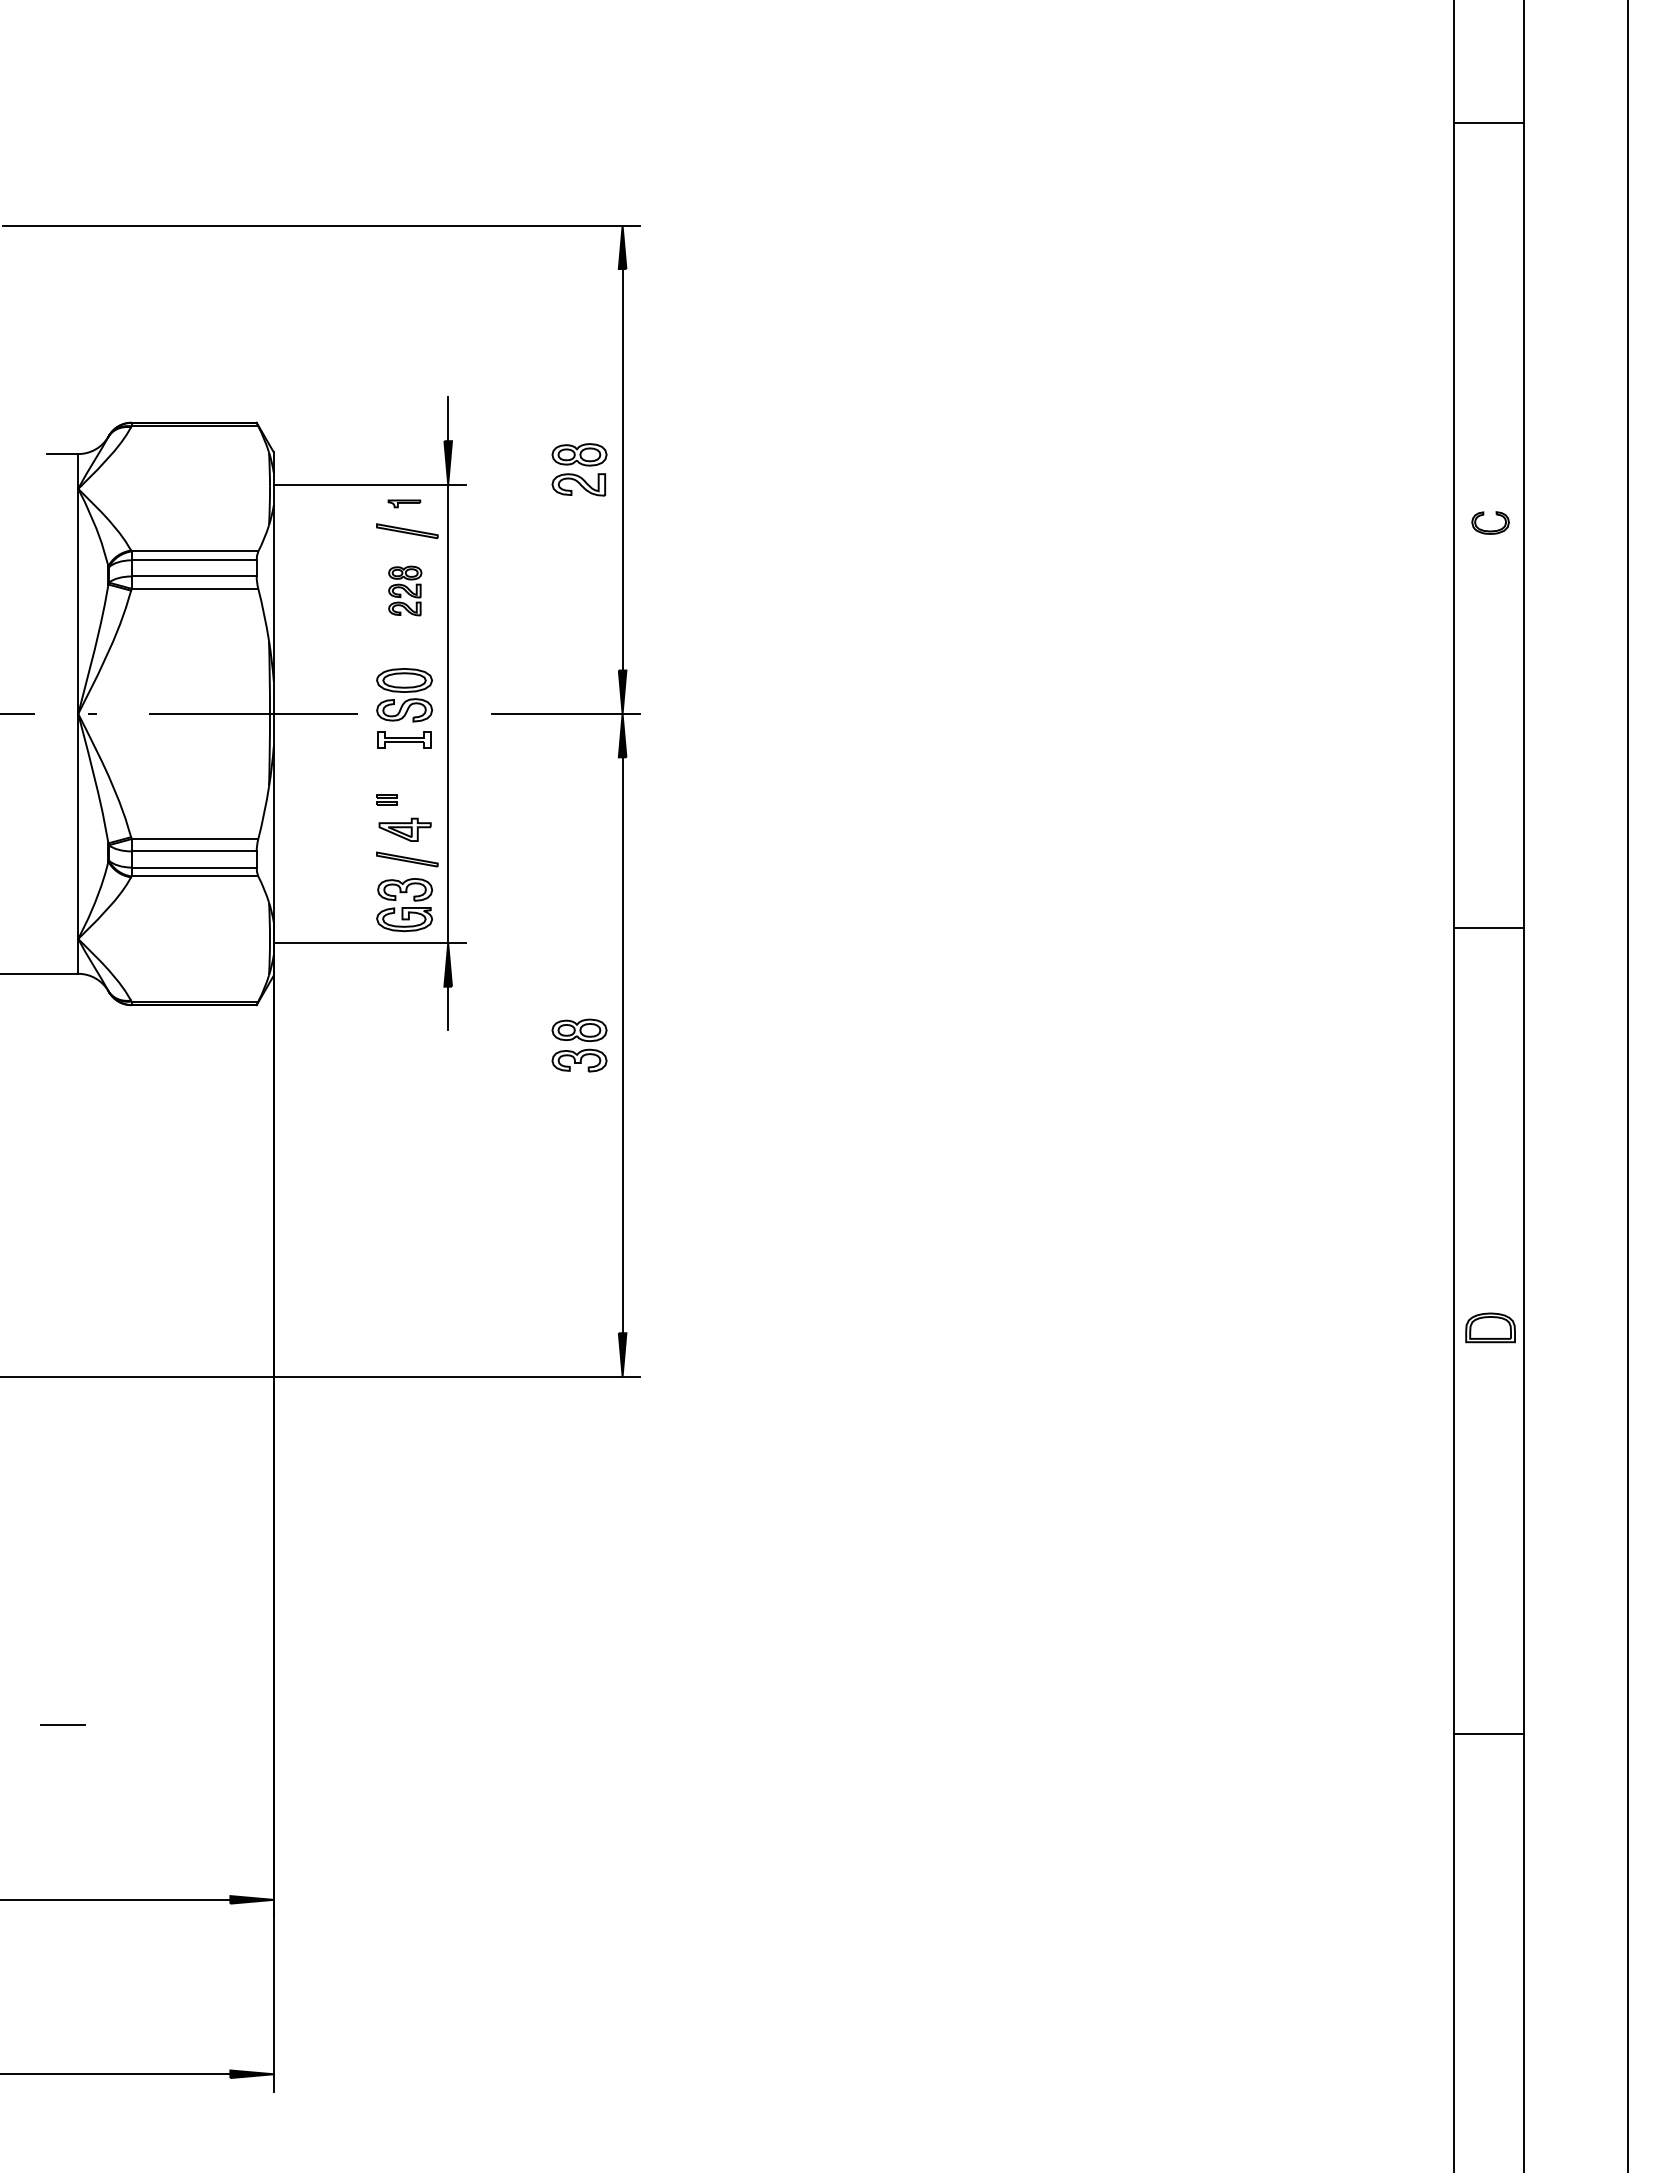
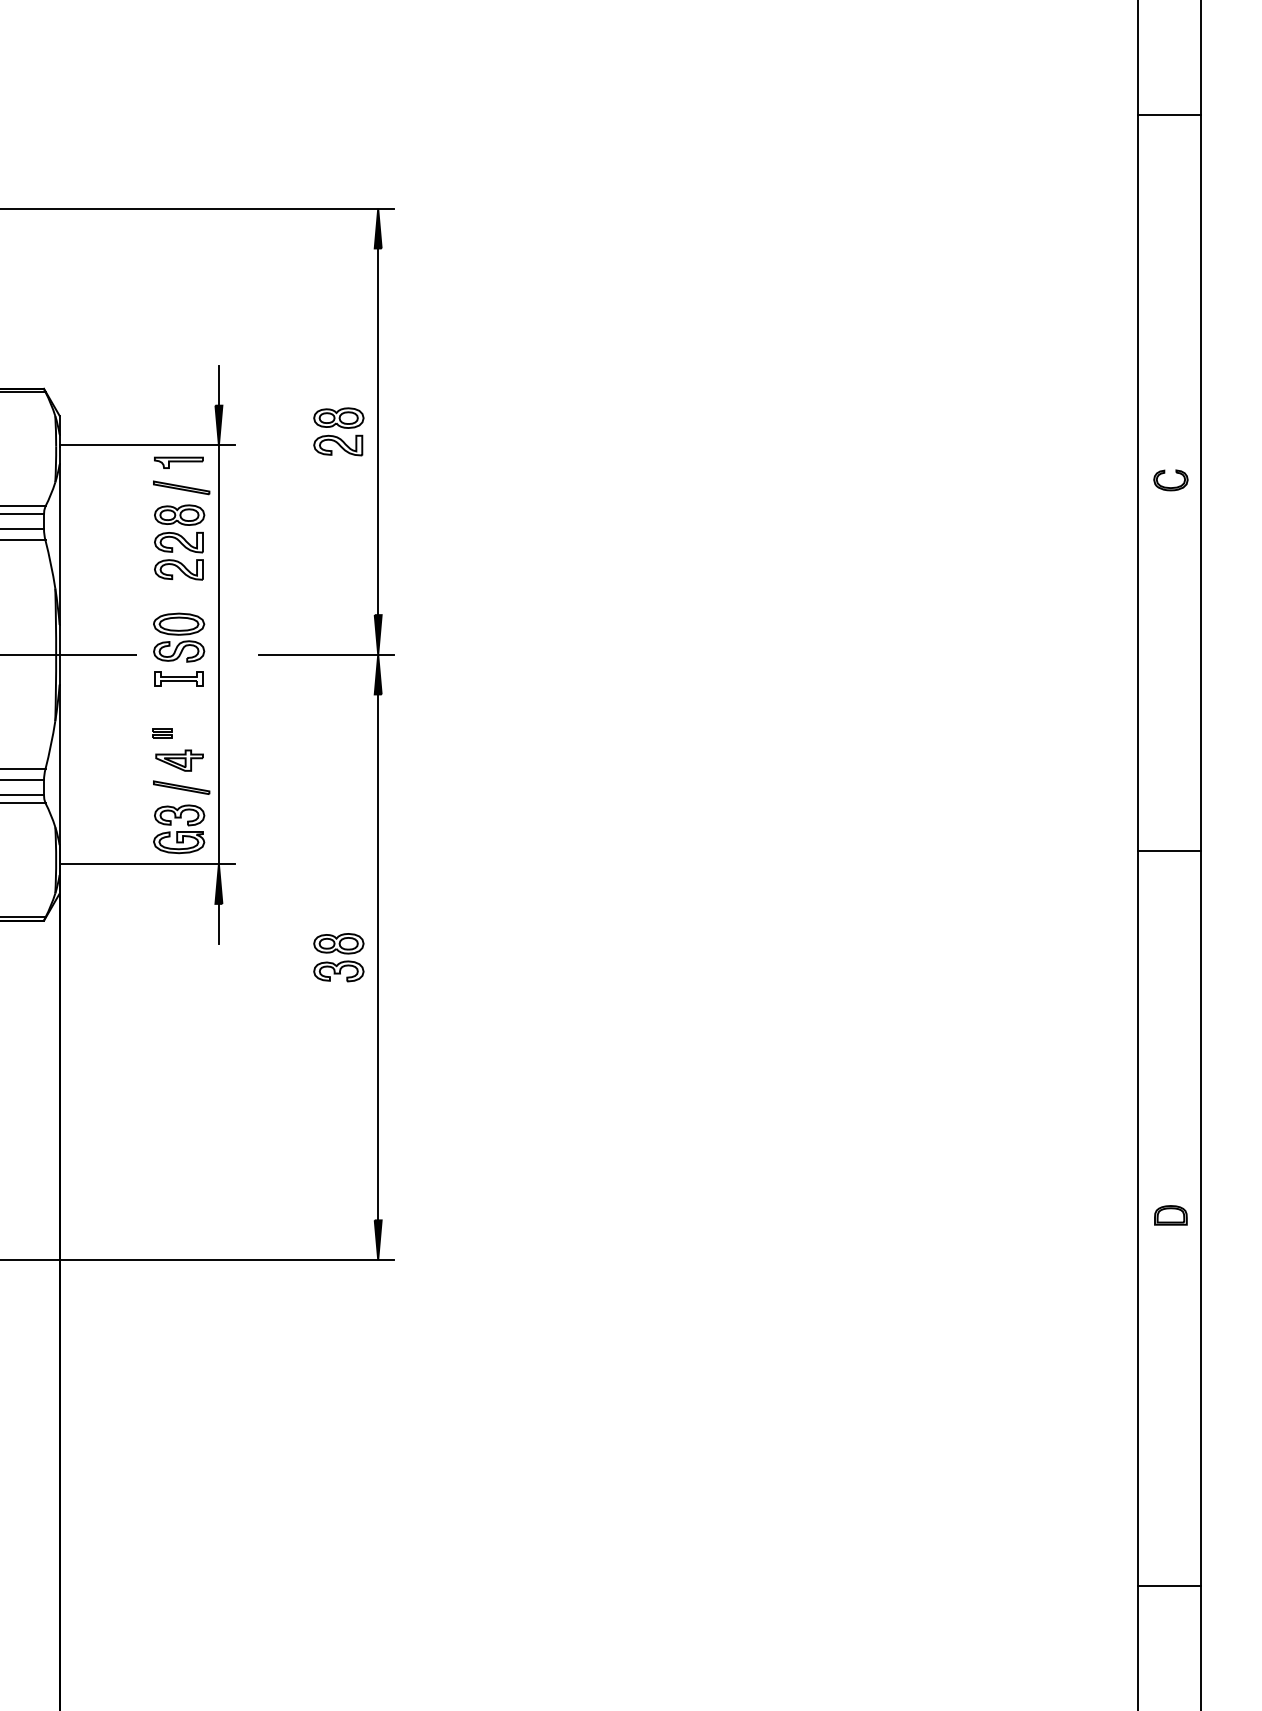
part: (404, 503) -> (179, 462), size x1.67
part: (405, 590) -> (179, 542), size x1.67
part: (1490, 1327) -> (1170, 1215), size x0.71

